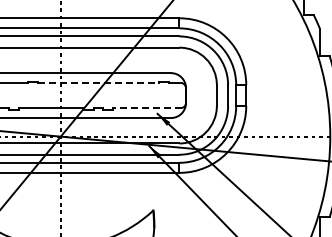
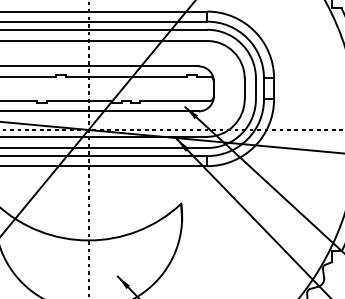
line: (98, 83) -> (126, 76), dashed -> solid
line: (146, 108) -> (174, 101), dashed -> solid

